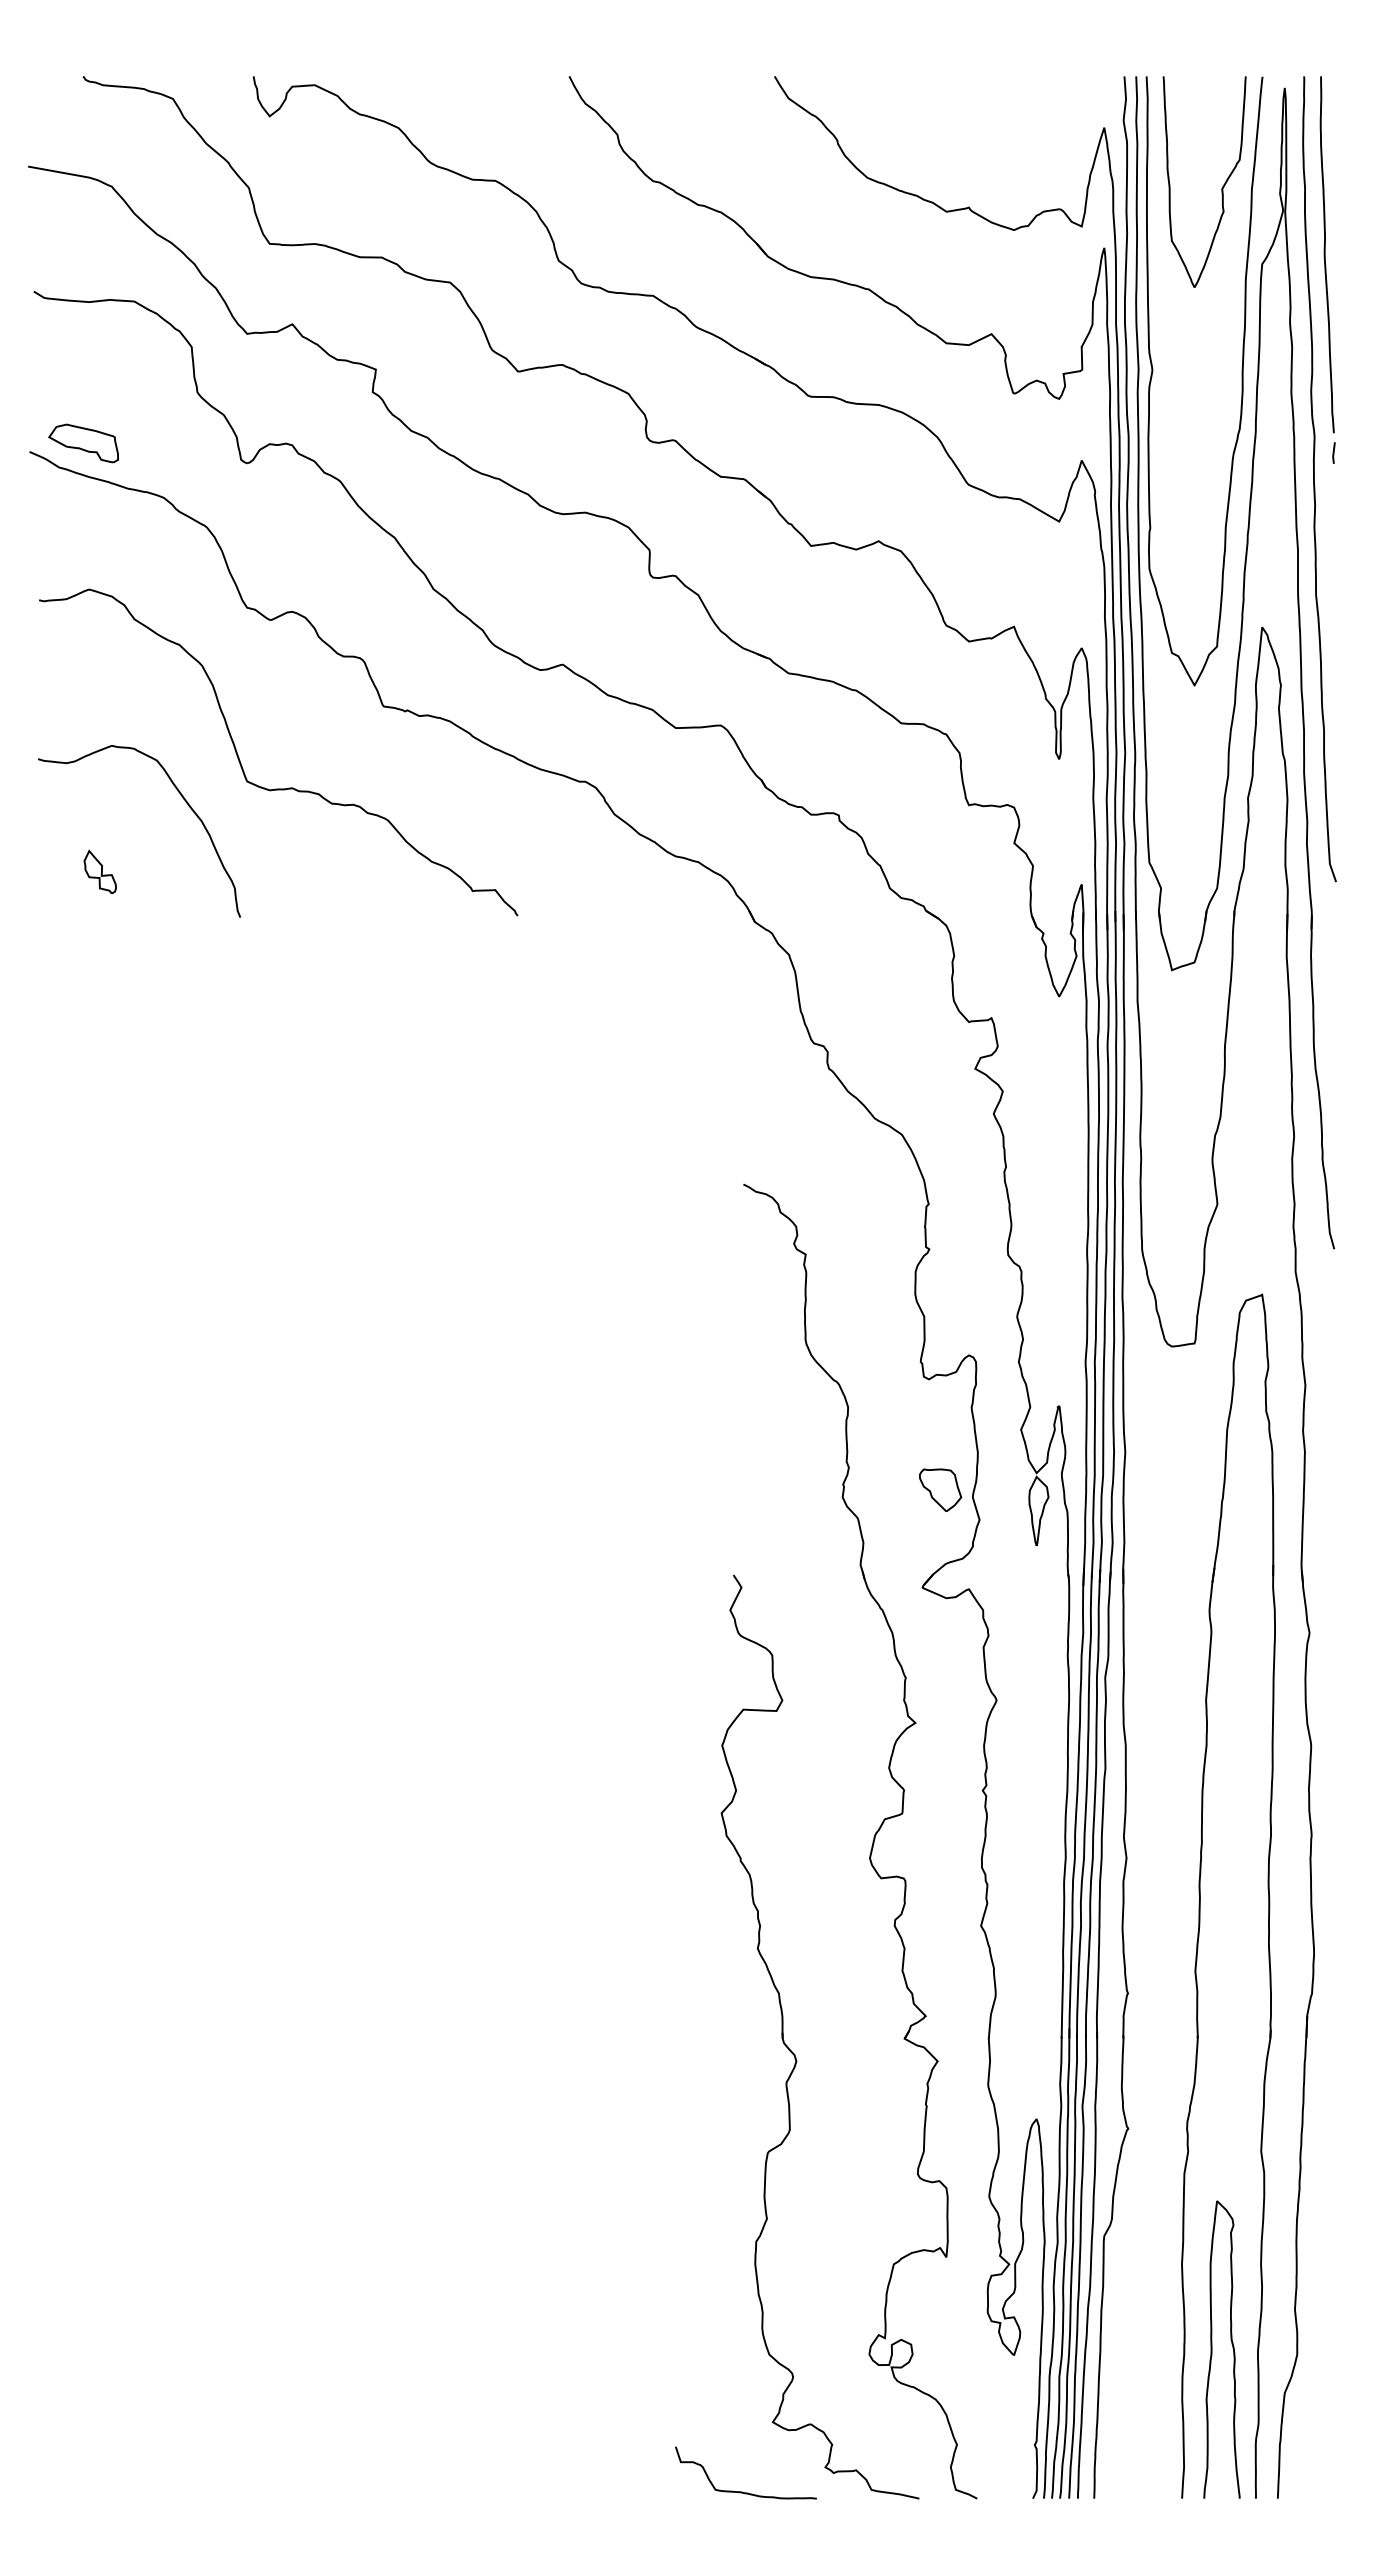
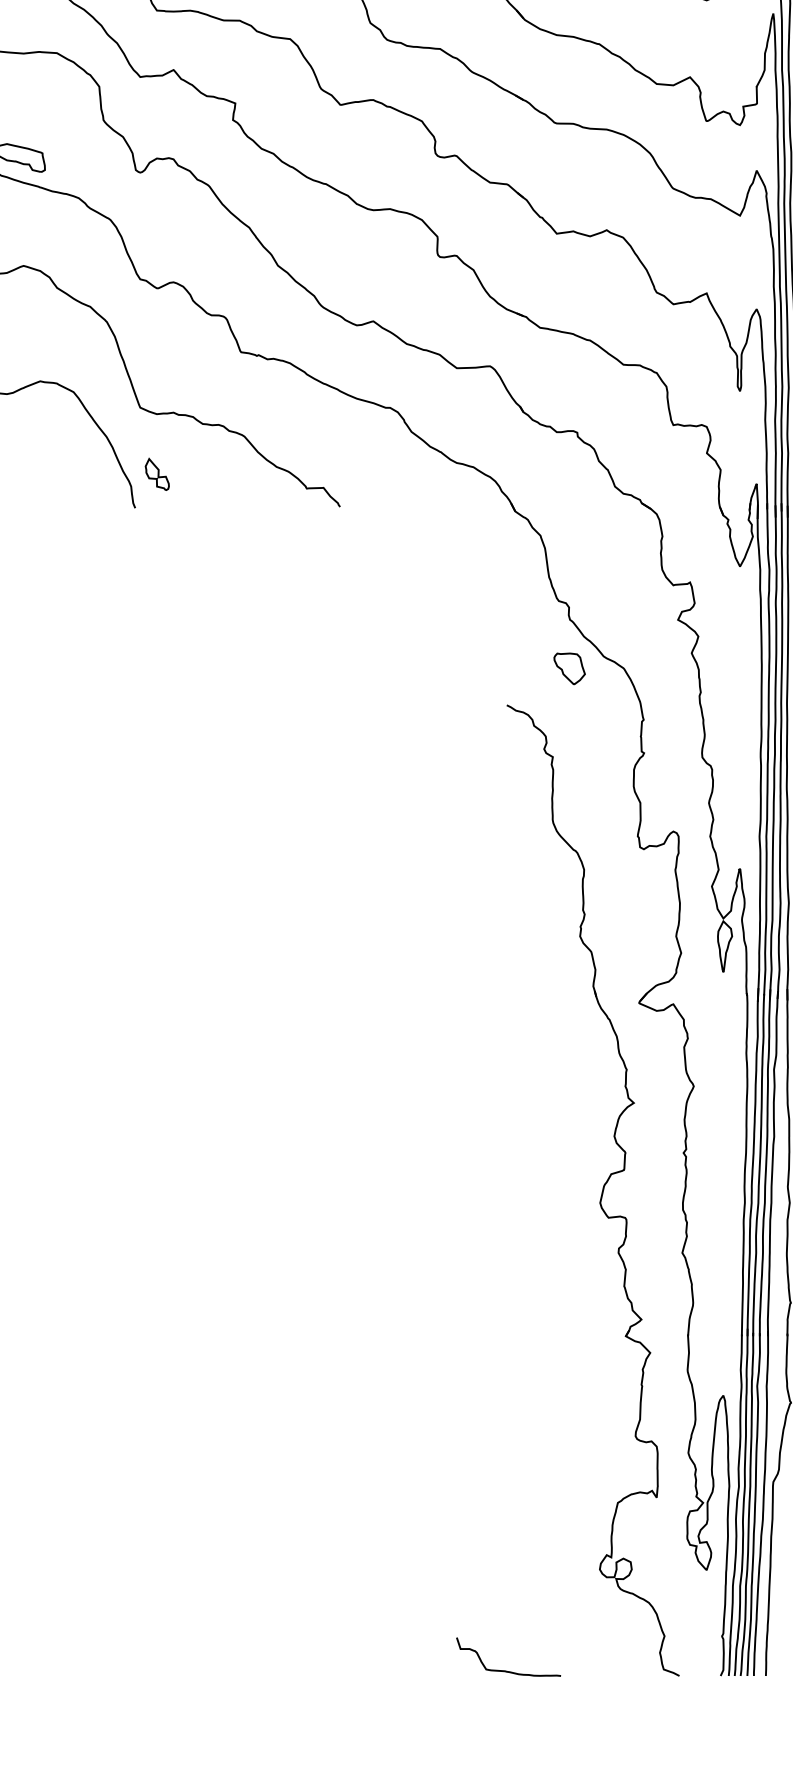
part: (99, 871) -> (156, 474), moved
part: (940, 1489) -> (569, 668), moved
part: (795, 2054) -> (545, 1347), removed

